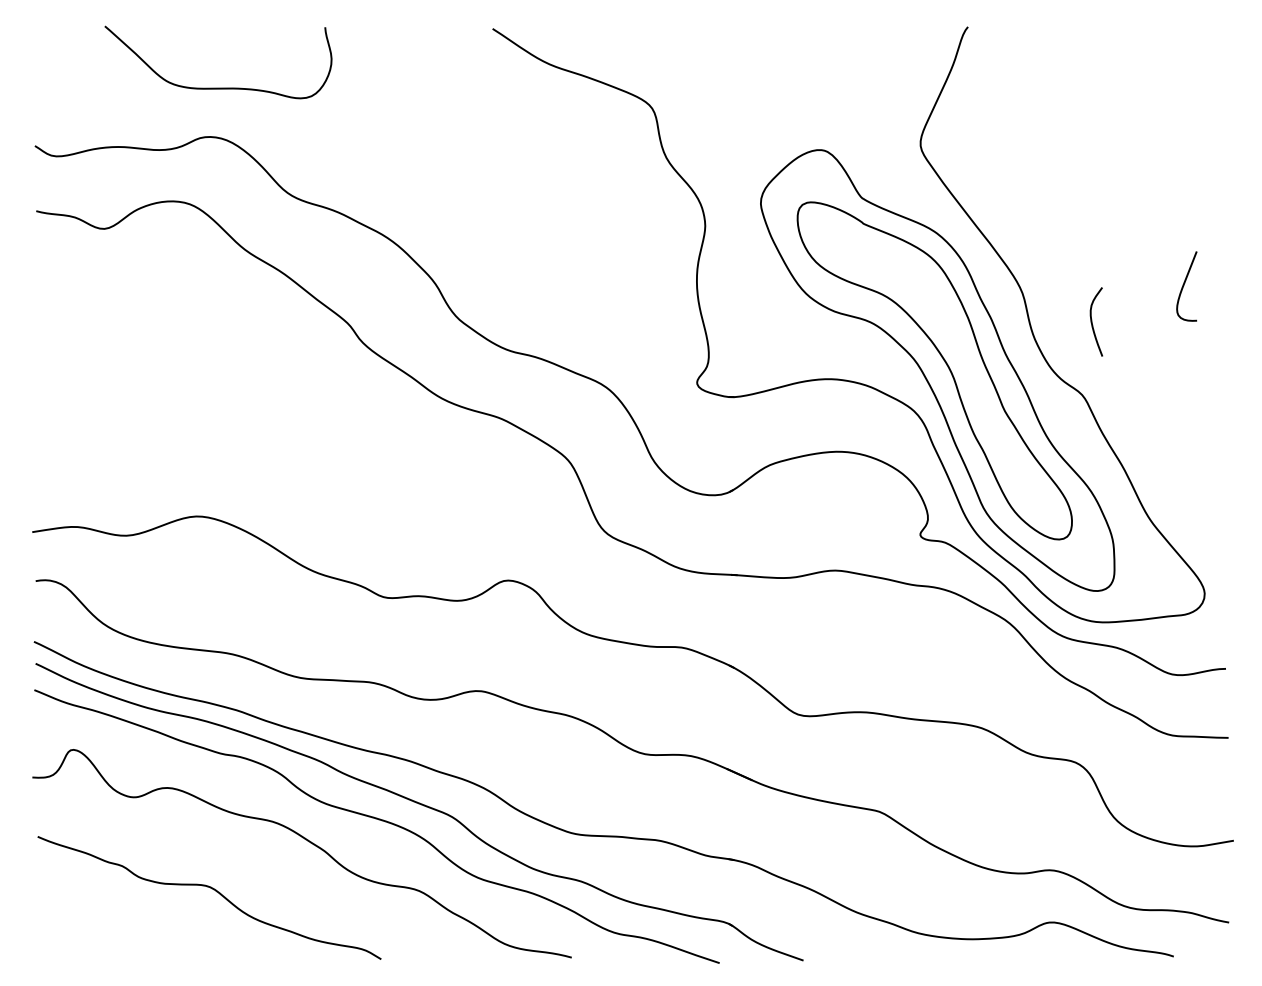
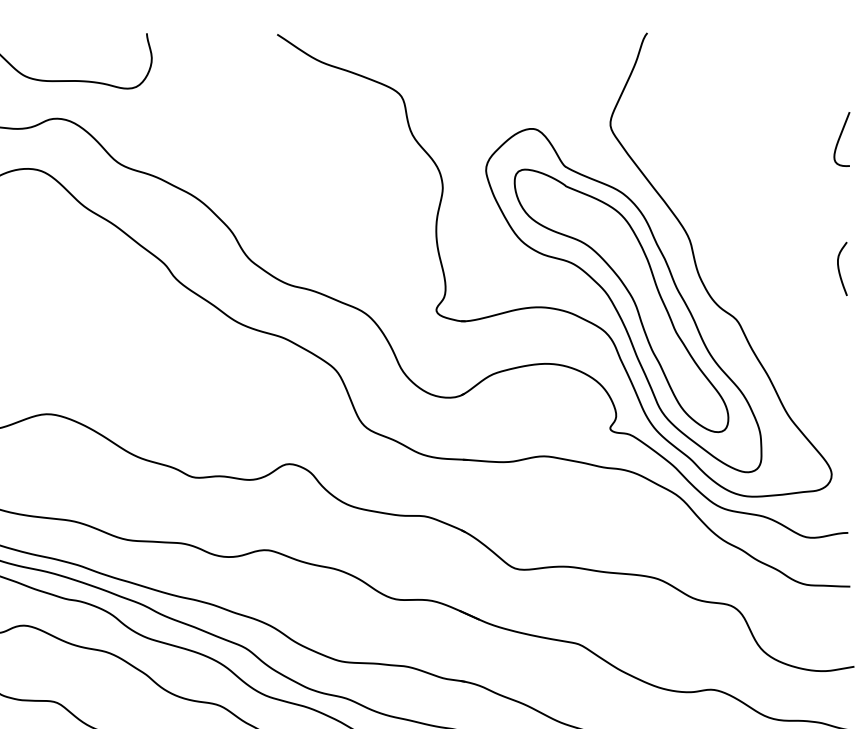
curve: (1184, 285) -> (840, 138), moved
curve: (1092, 321) -> (839, 268), moved

